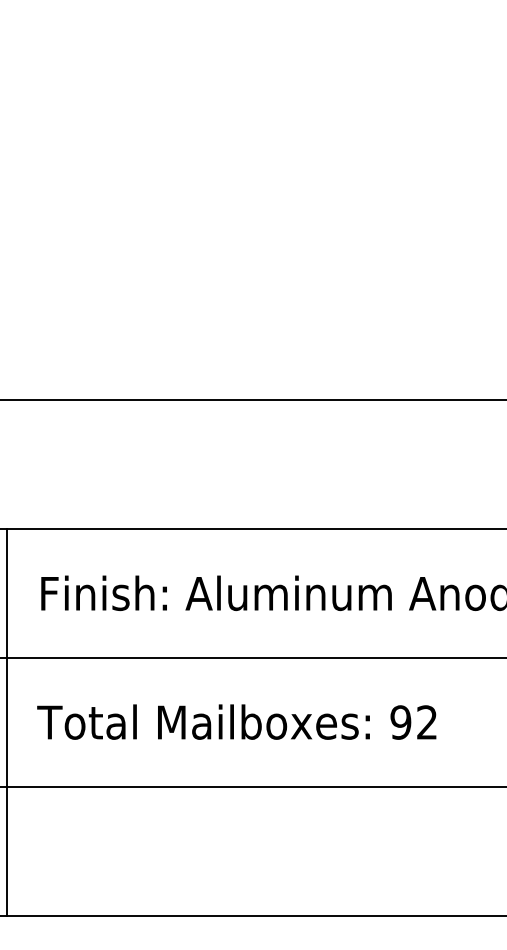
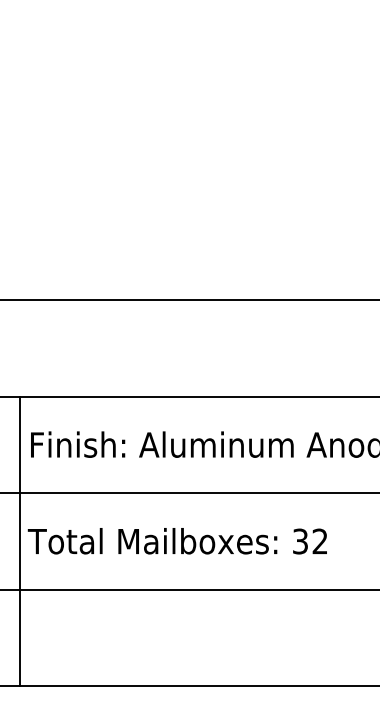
line: (7, 722) -> (19, 541), moved
text: (400, 722) -> (300, 541), 92 -> 32

